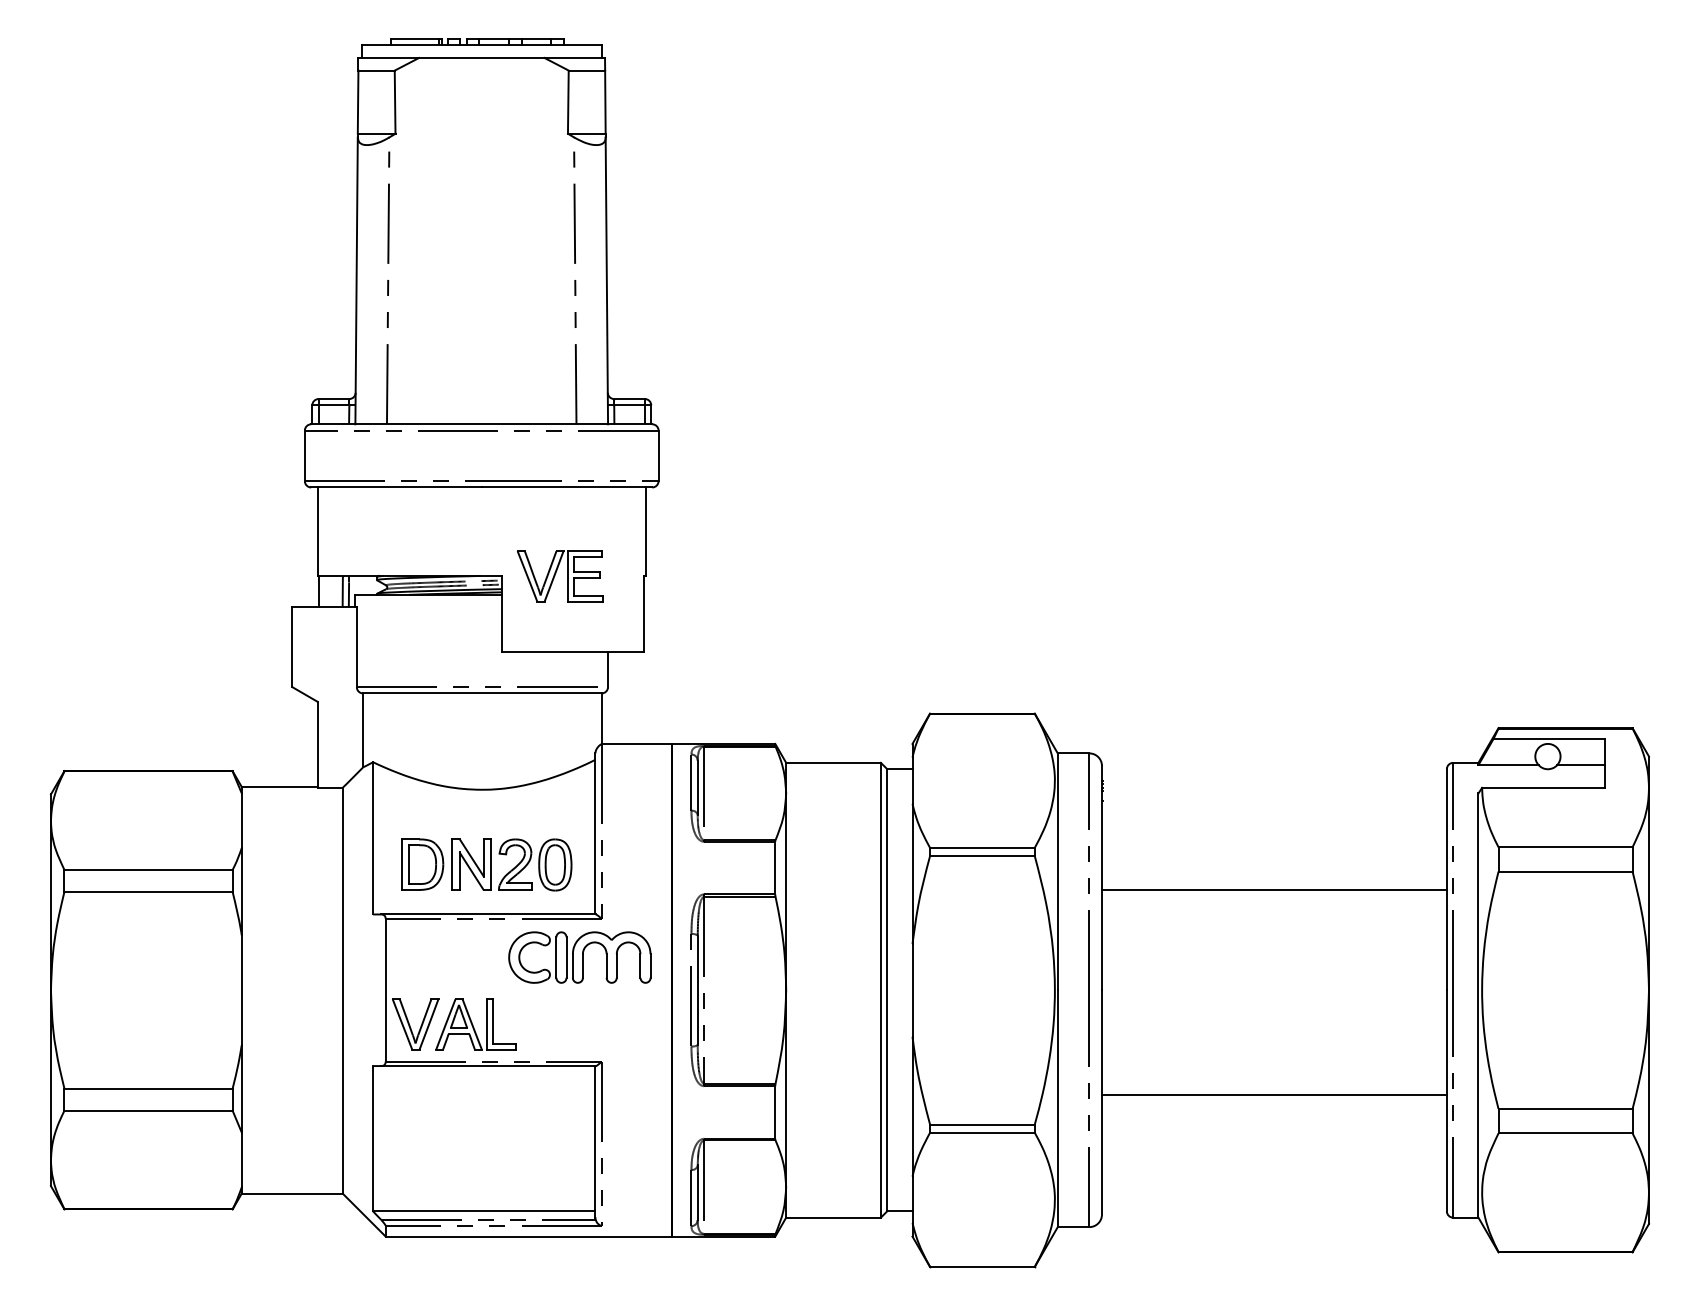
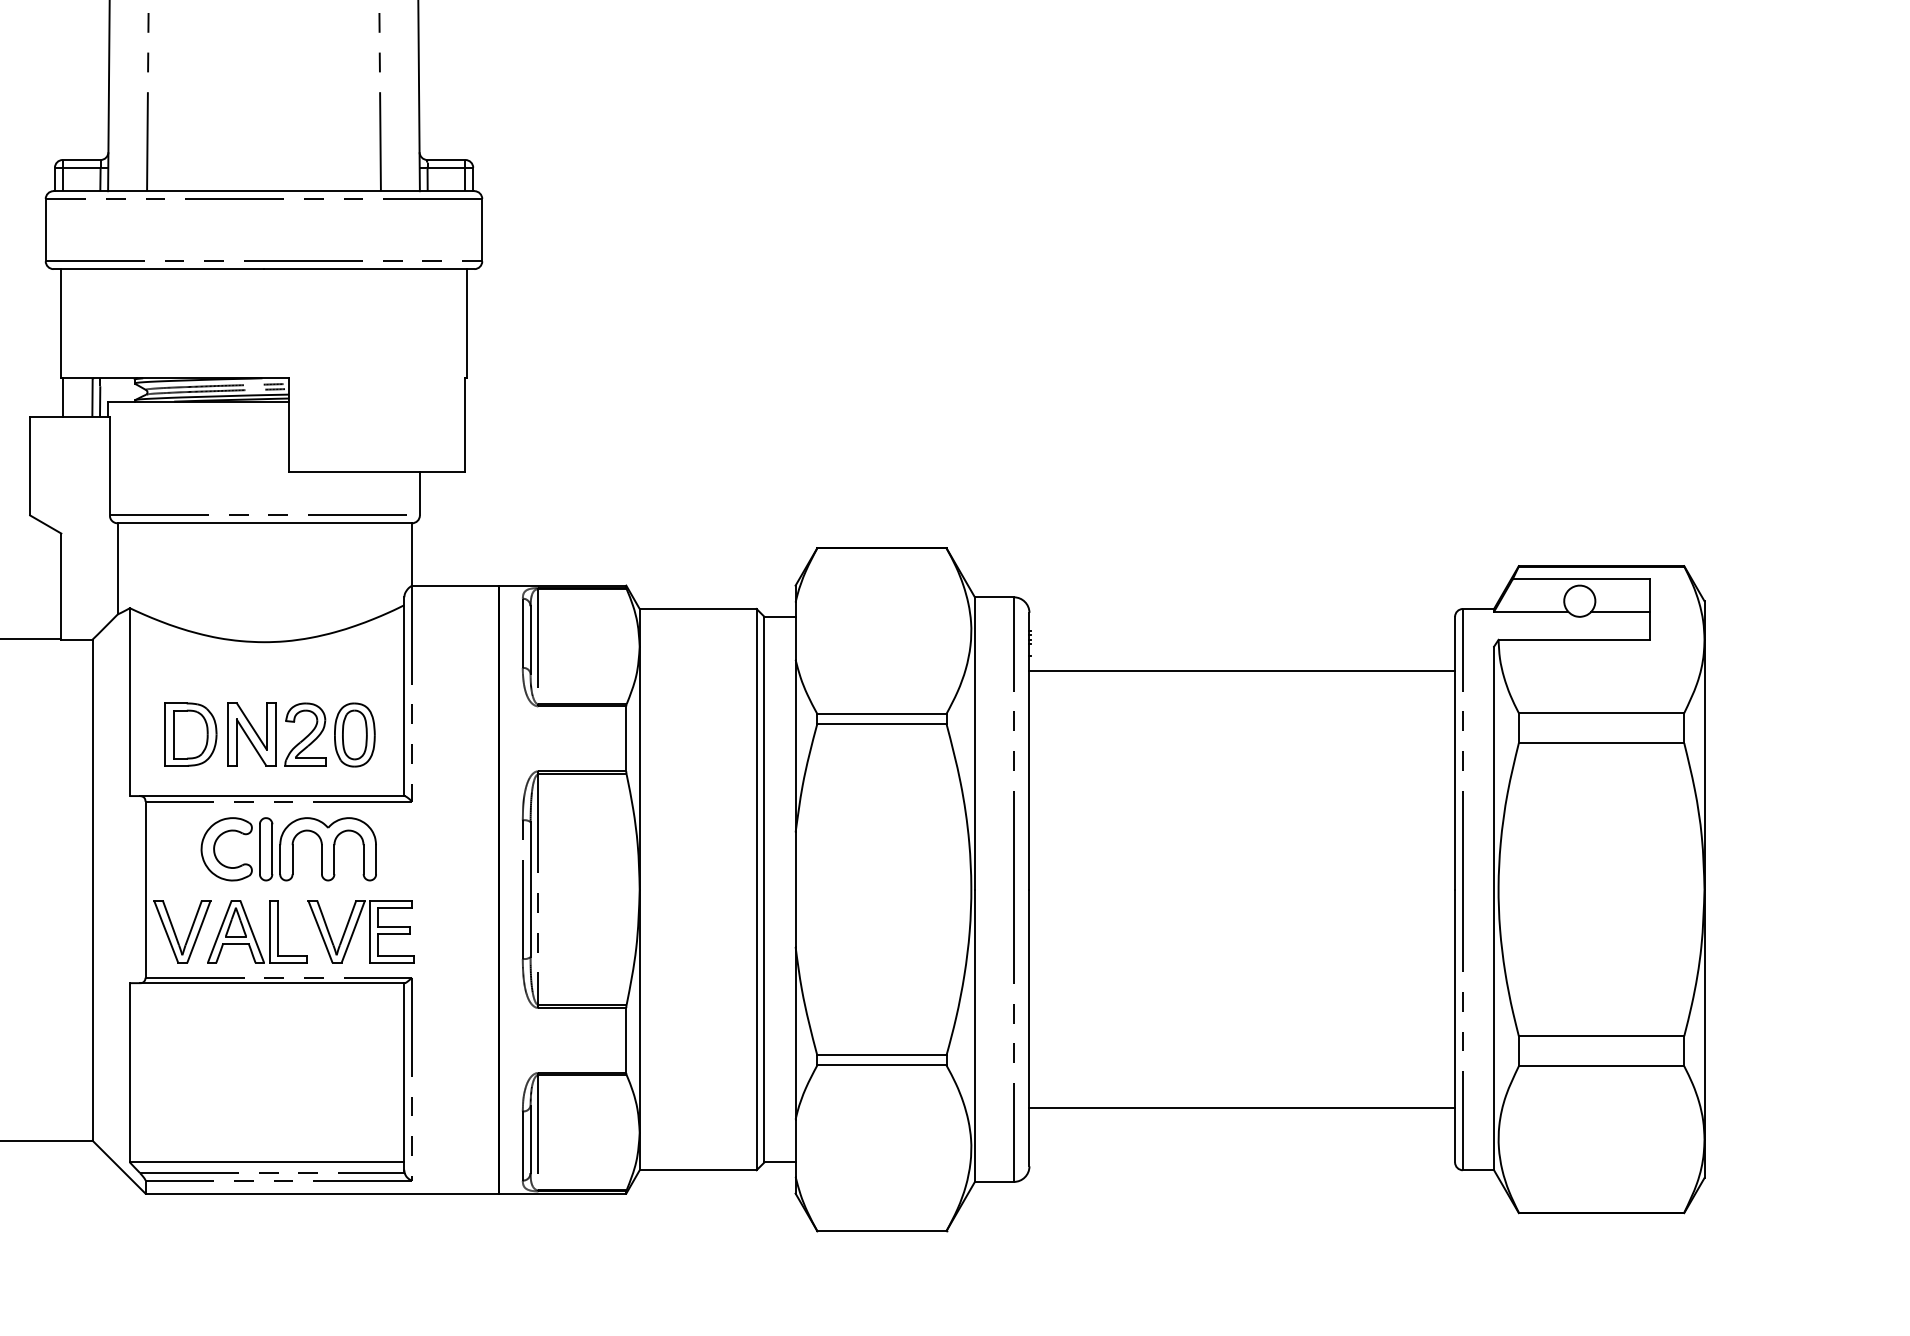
part: (560, 576) -> (361, 931), moved
line: (1274, 890) -> (1242, 671), moved
part: (579, 957) -> (288, 849), moved
line: (1274, 1095) -> (1242, 1108), moved

